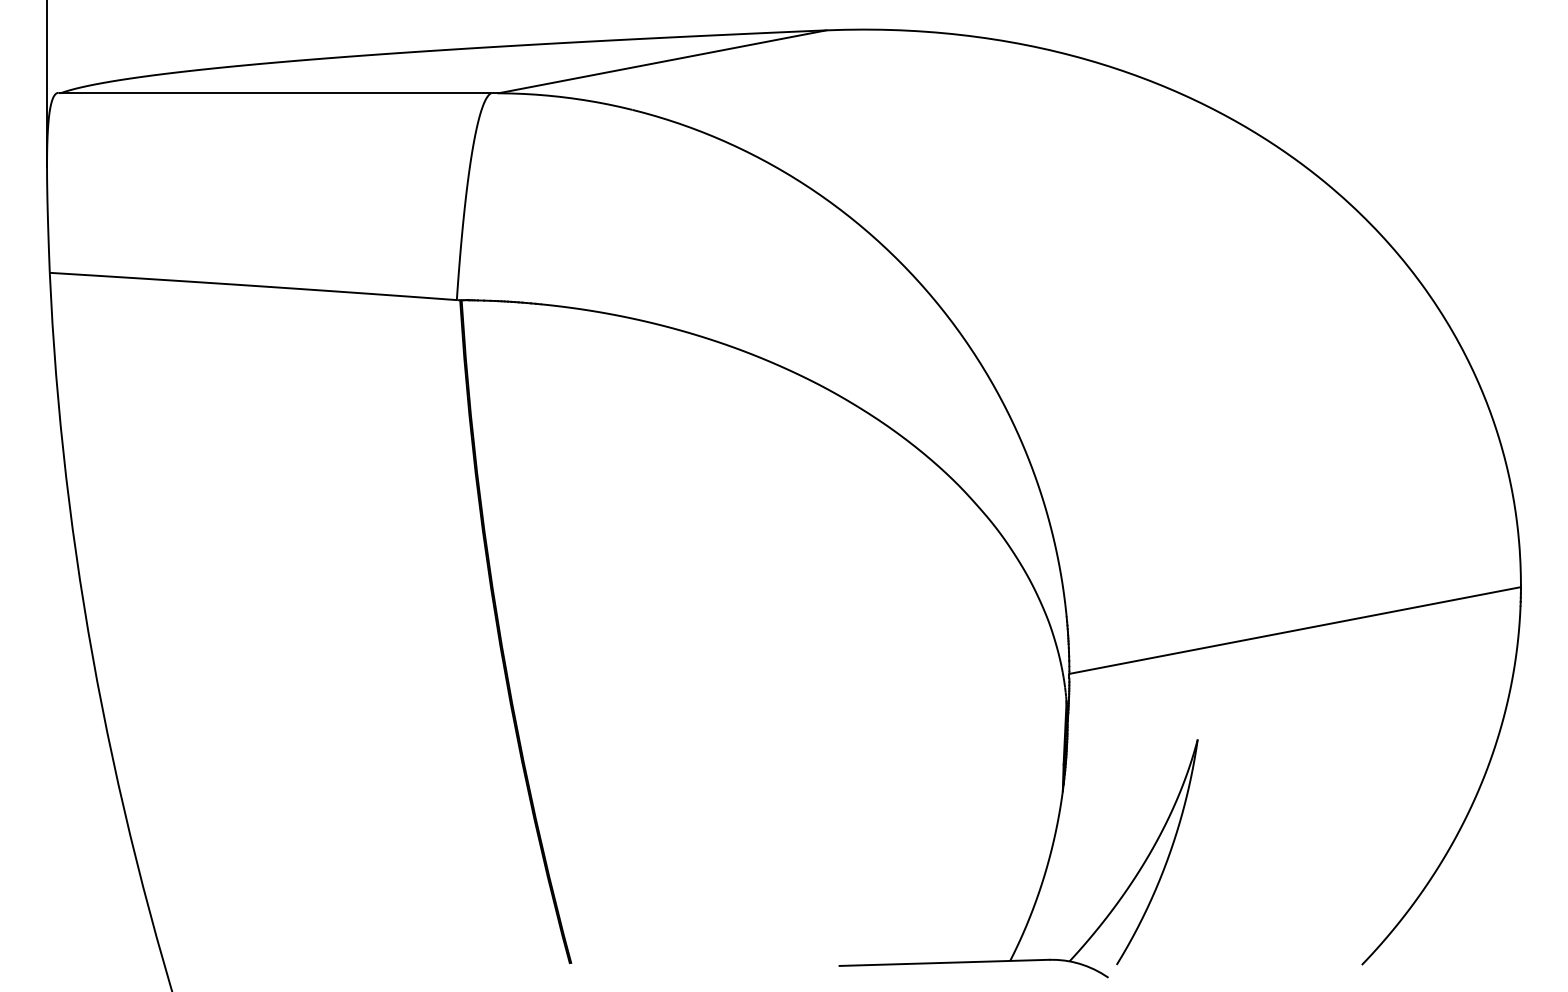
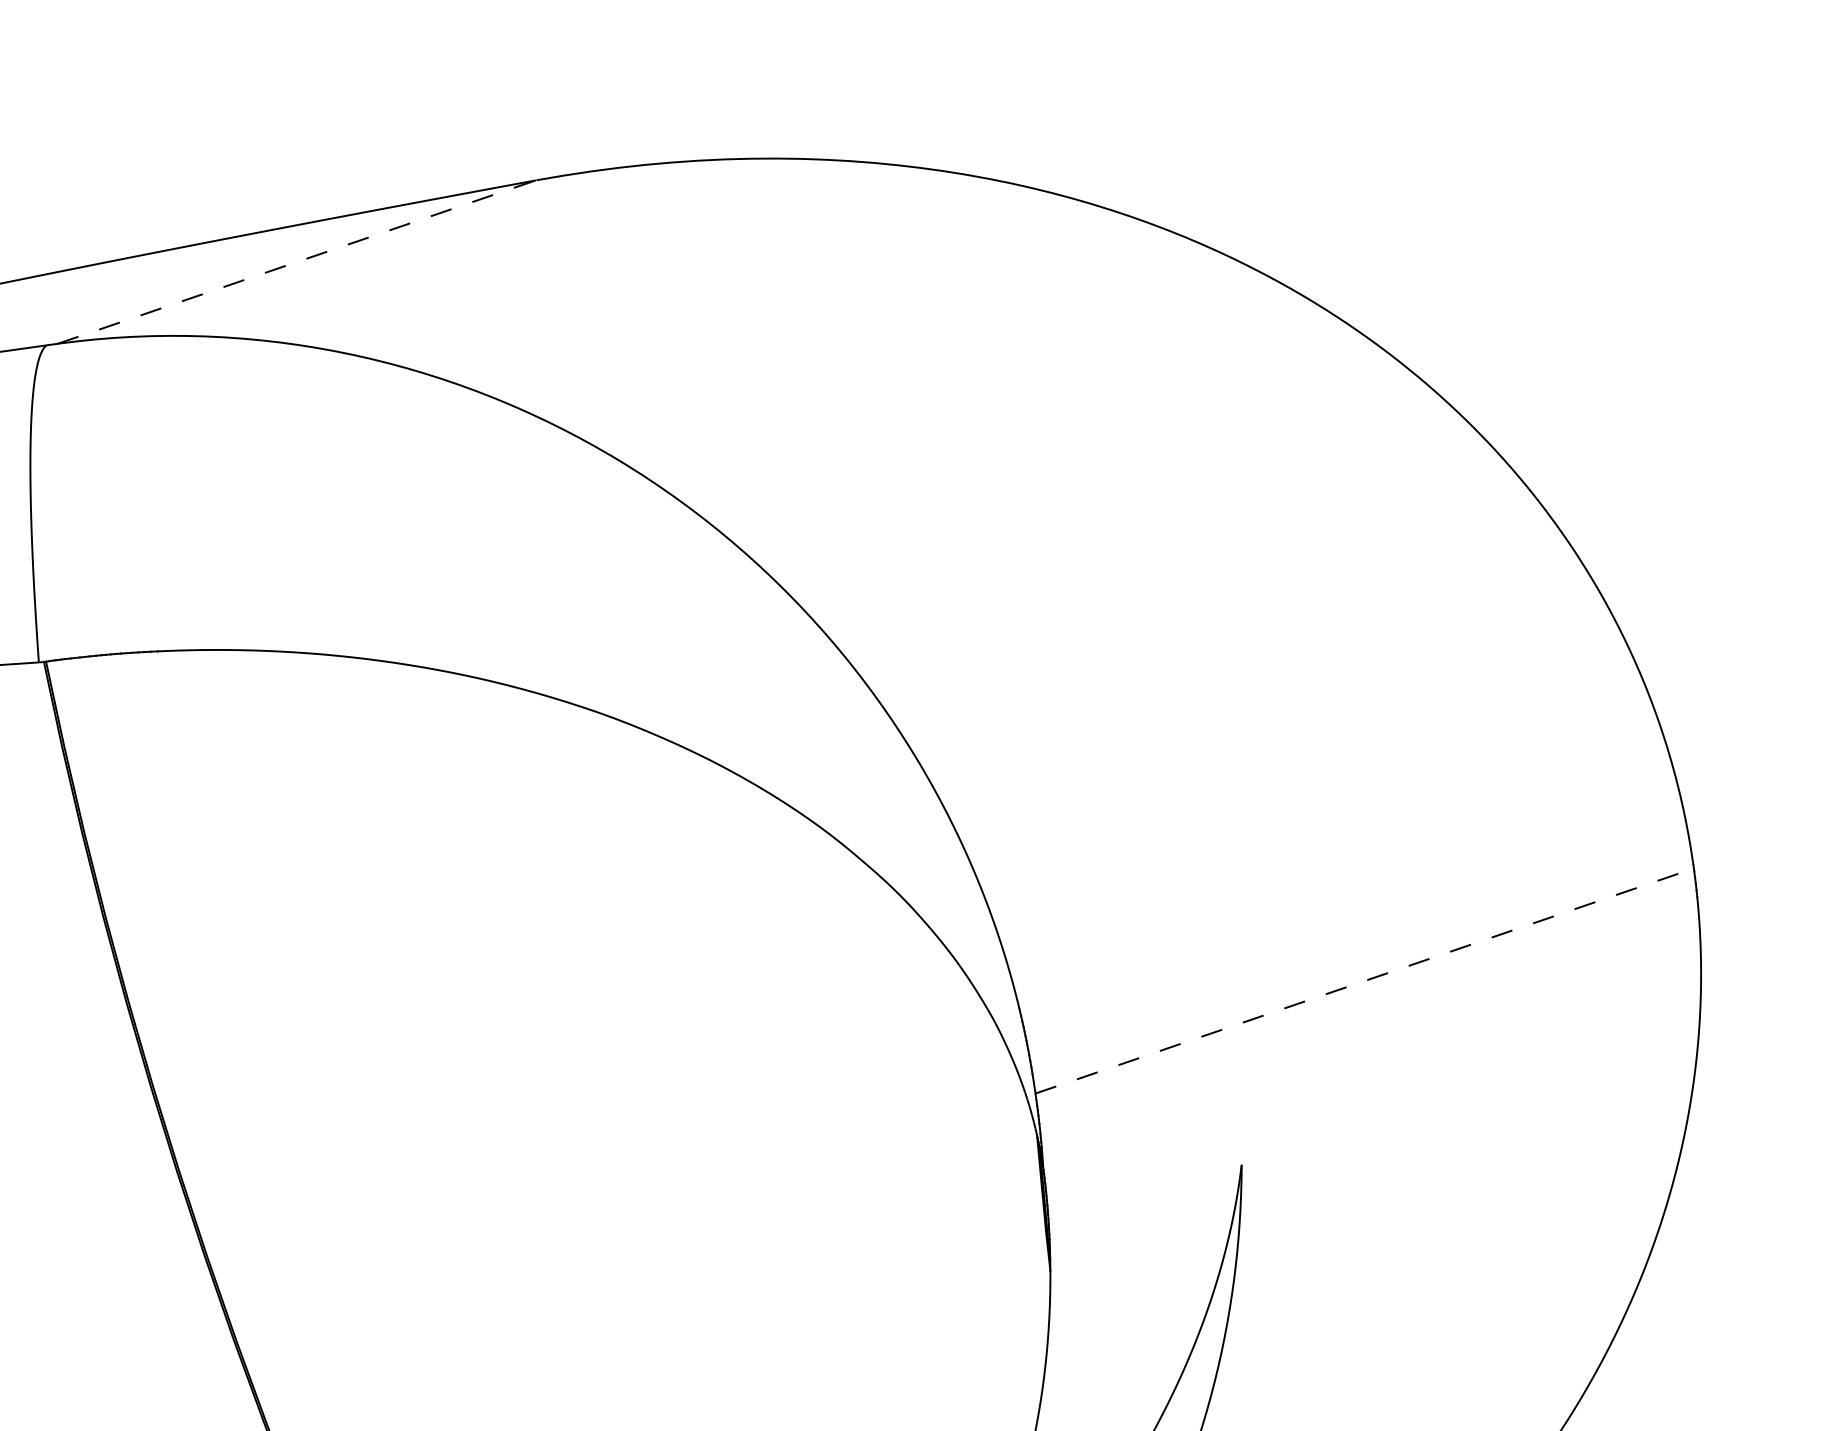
line: (662, 61) -> (296, 261), solid -> dashed
line: (1295, 630) -> (1365, 980), solid -> dashed

